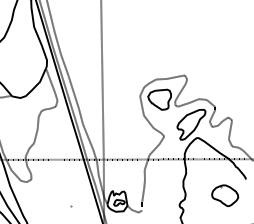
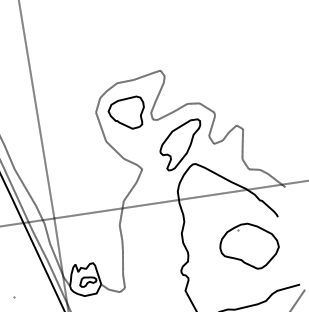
part: (224, 195) -> (248, 246), size x1.43

